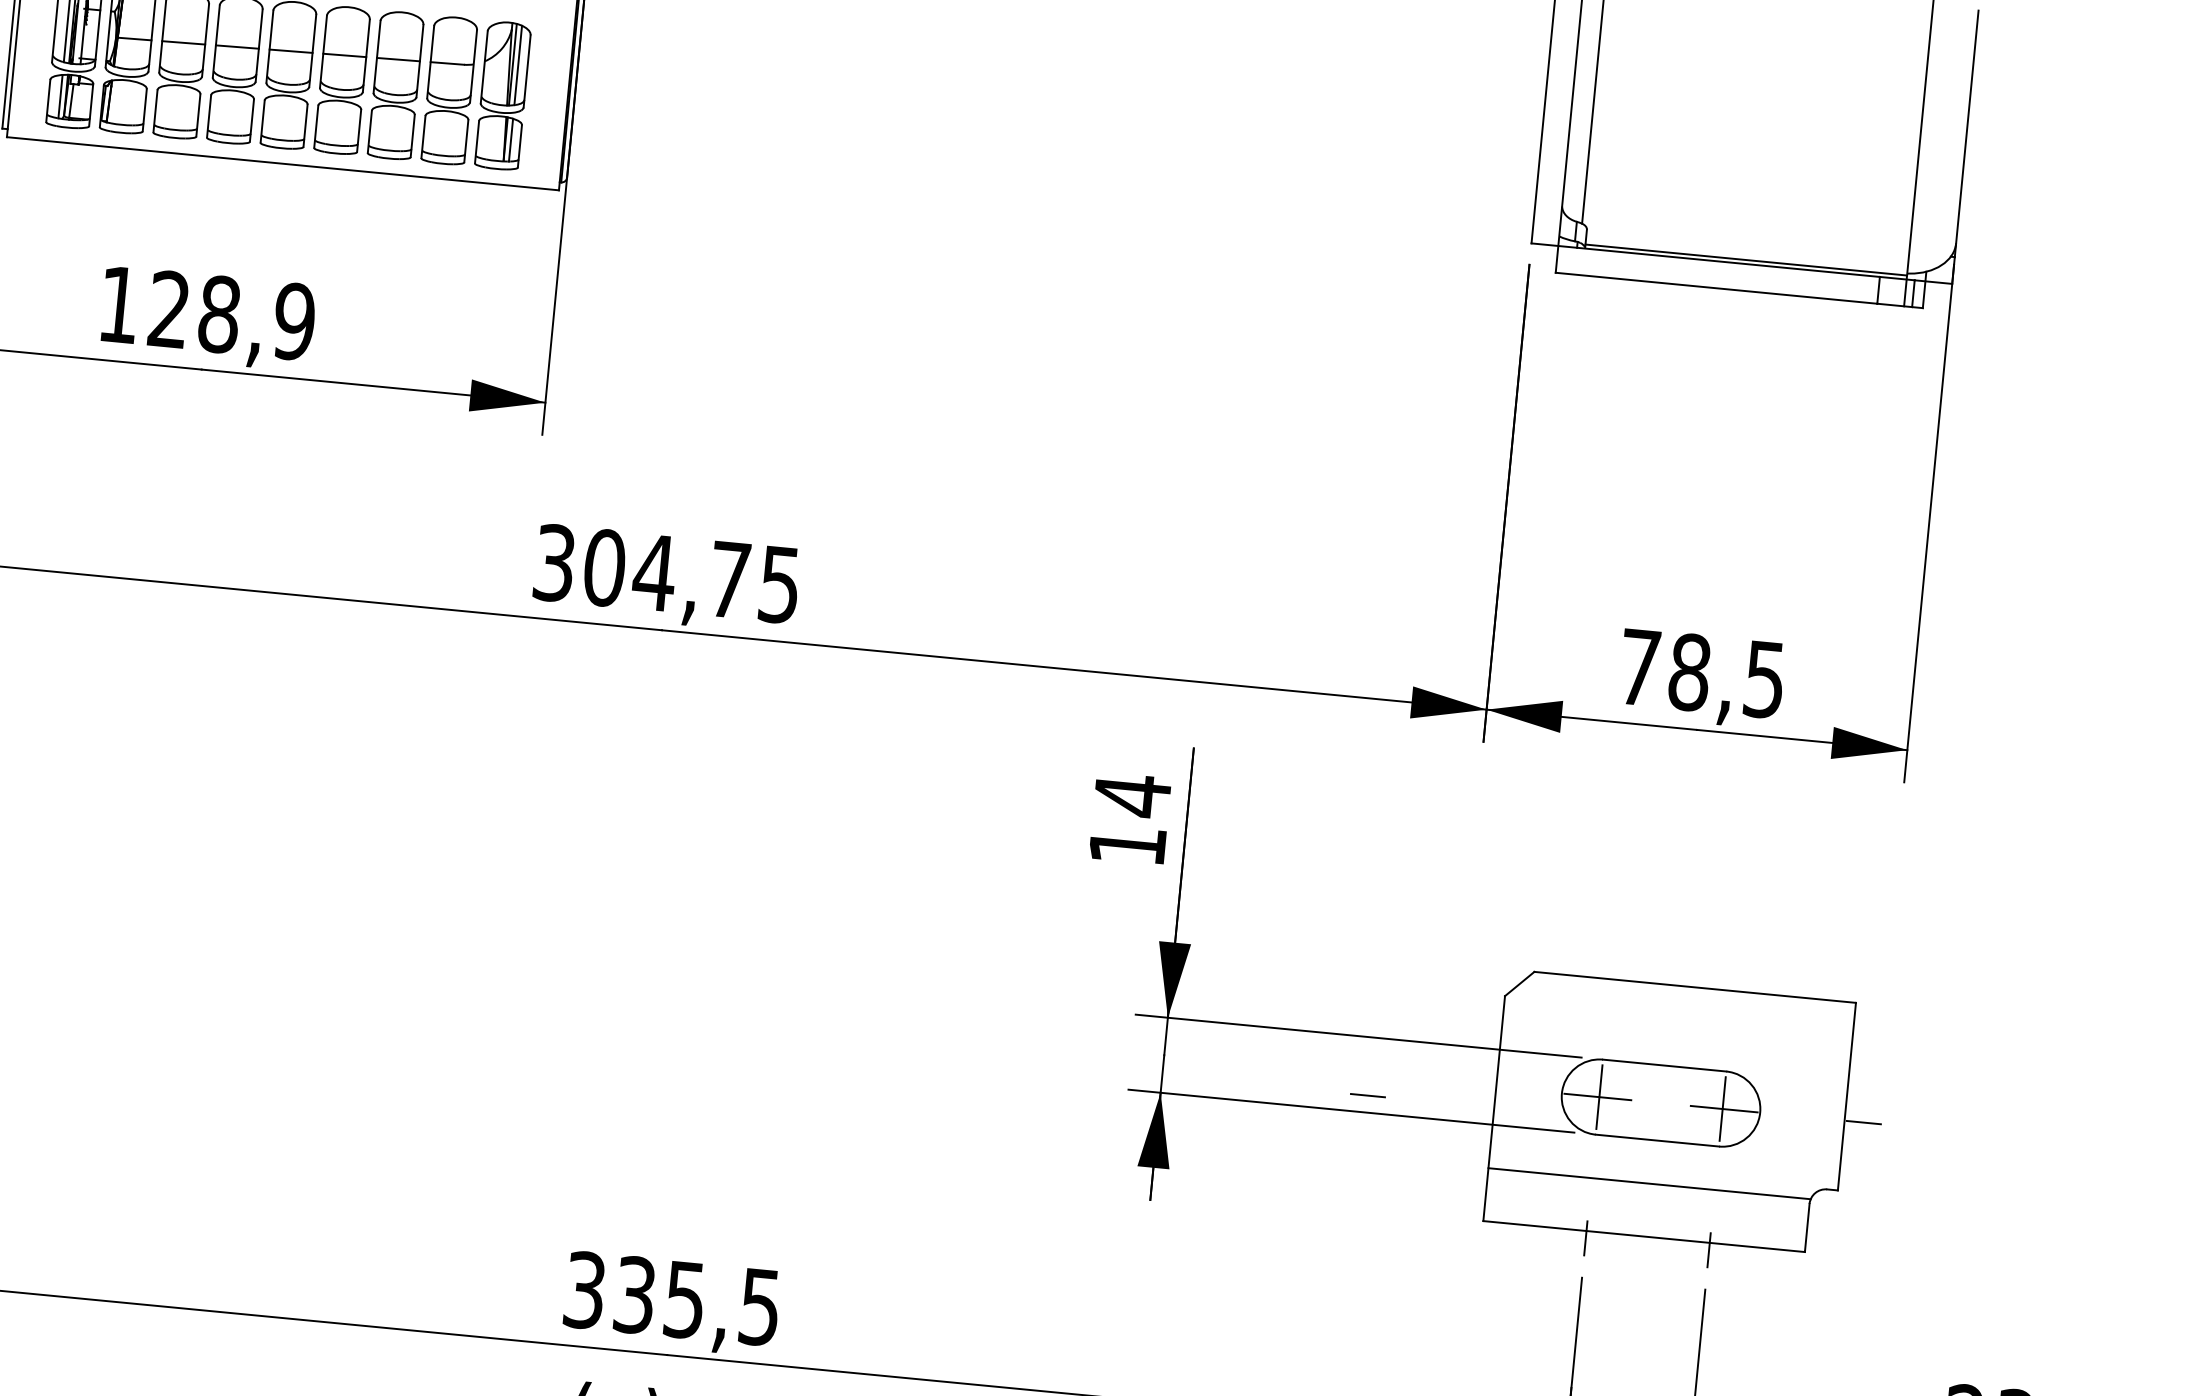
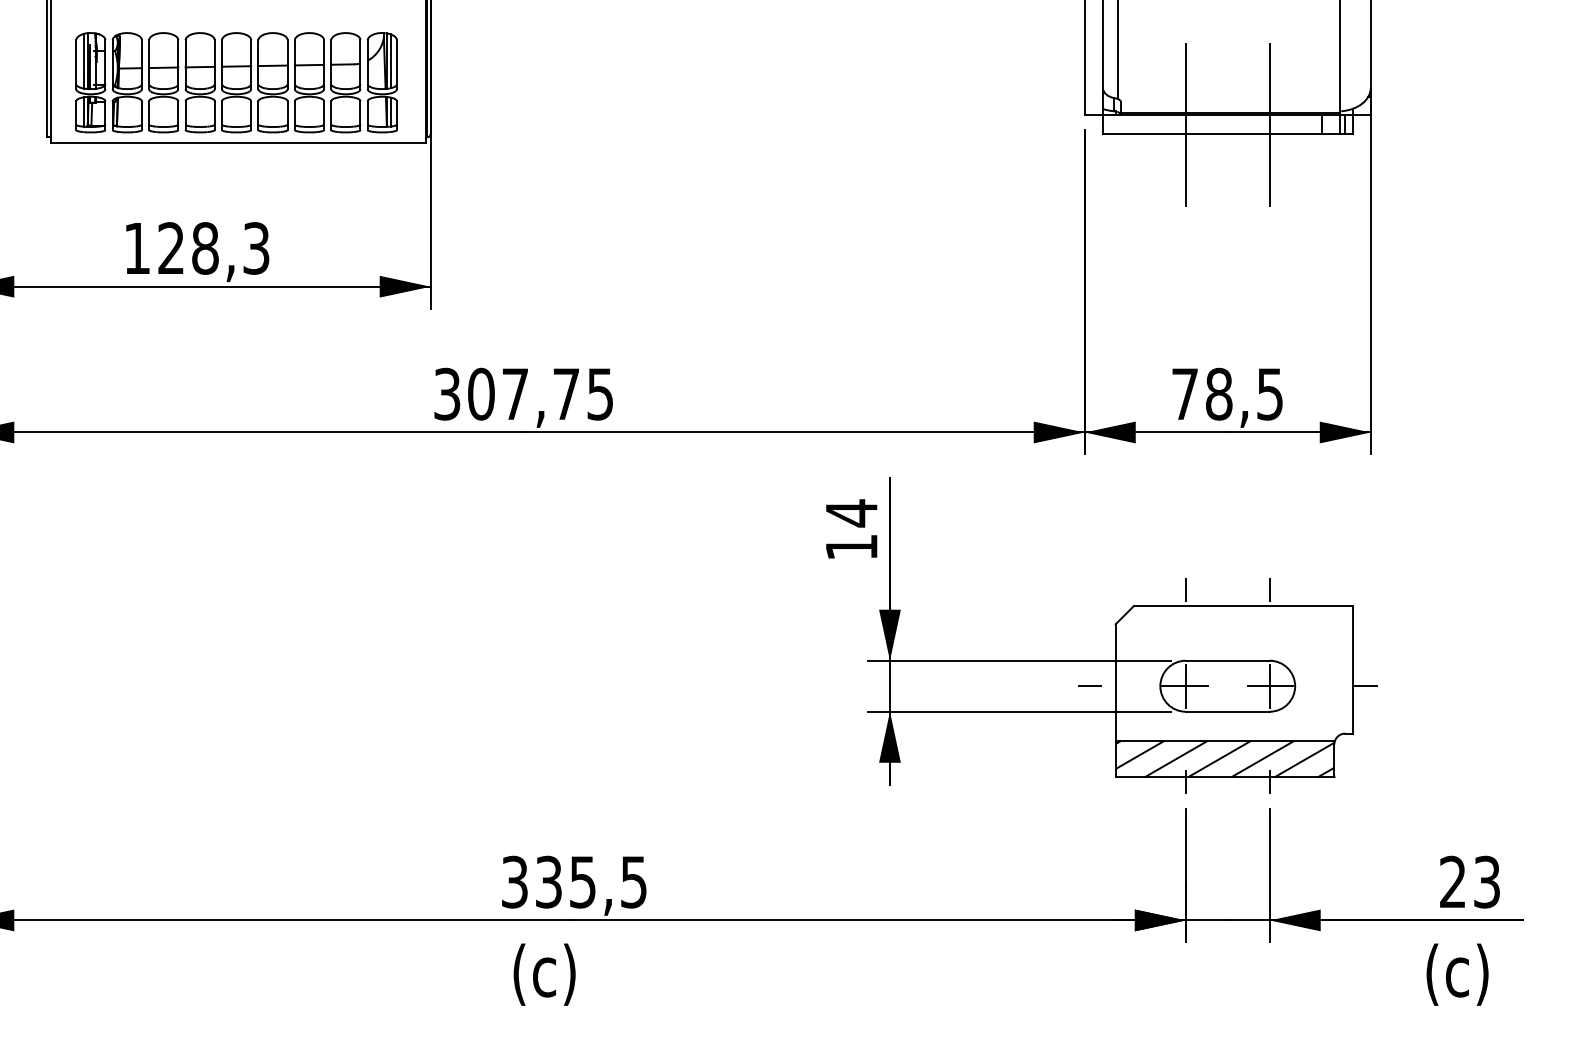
line: (1678, 270) -> (1185, 124), added
line: (1801, 282) -> (1269, 124), added
text: (294, 321) -> (256, 248), 128,9 -> 128,3
text: (654, 571) -> (515, 393), 304,75 -> 307,75
line: (1612, 956) -> (1185, 590), added
line: (1735, 968) -> (1269, 590), added
line: (1367, 1094) -> (1089, 685), moved
hatch: (1645, 1210) -> (1224, 759), added

